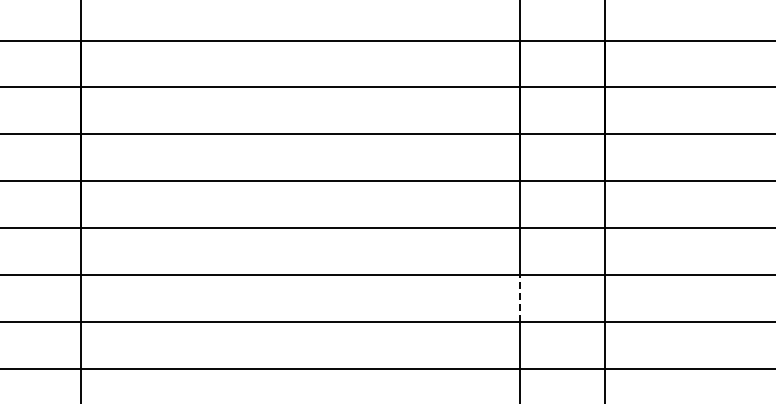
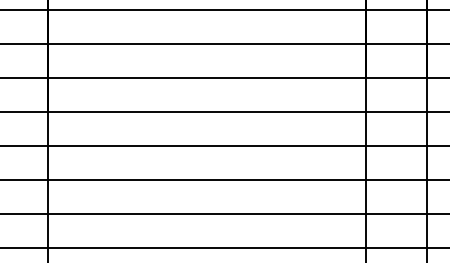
line: (520, 297) -> (366, 162), dashed -> solid

